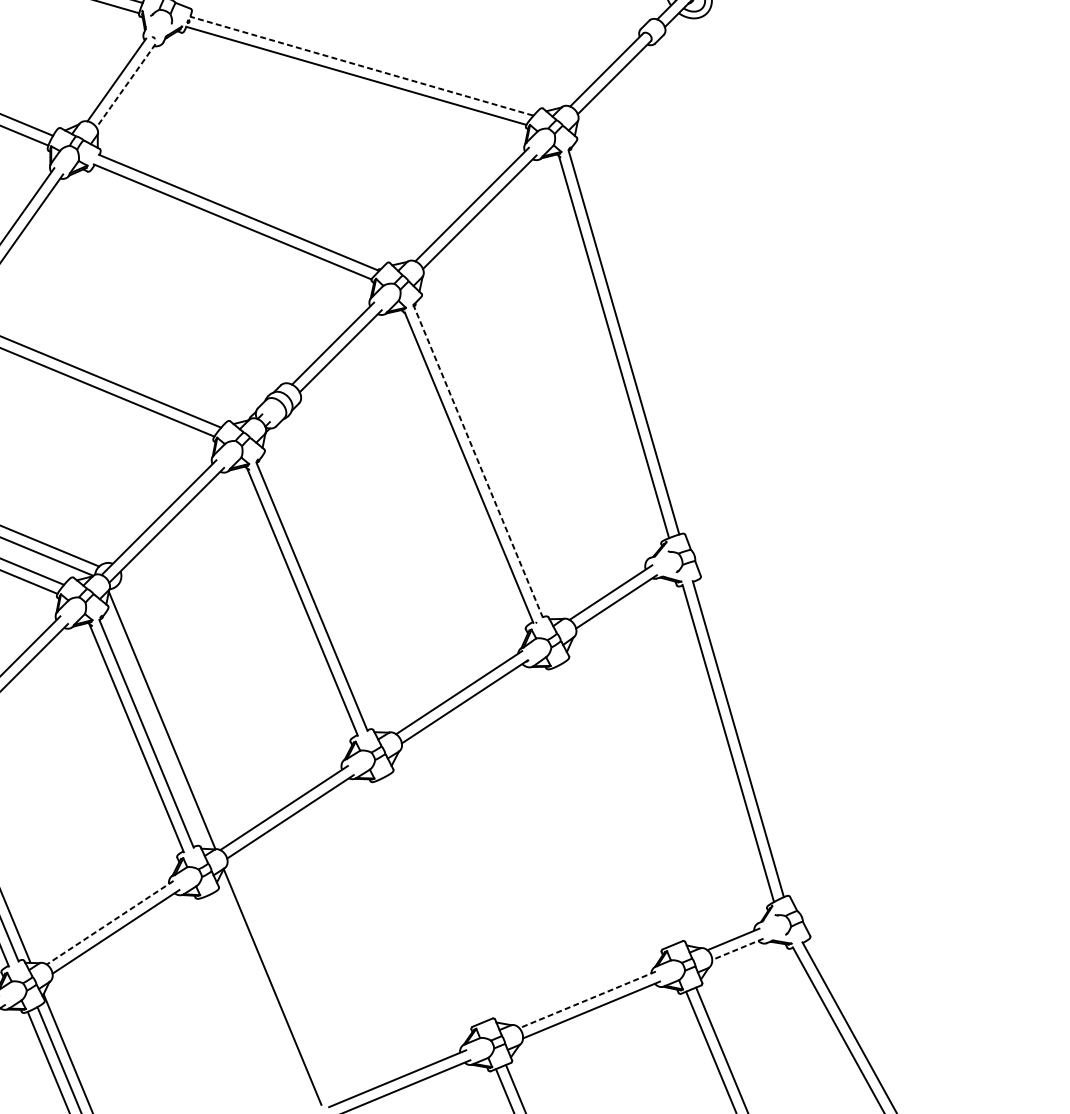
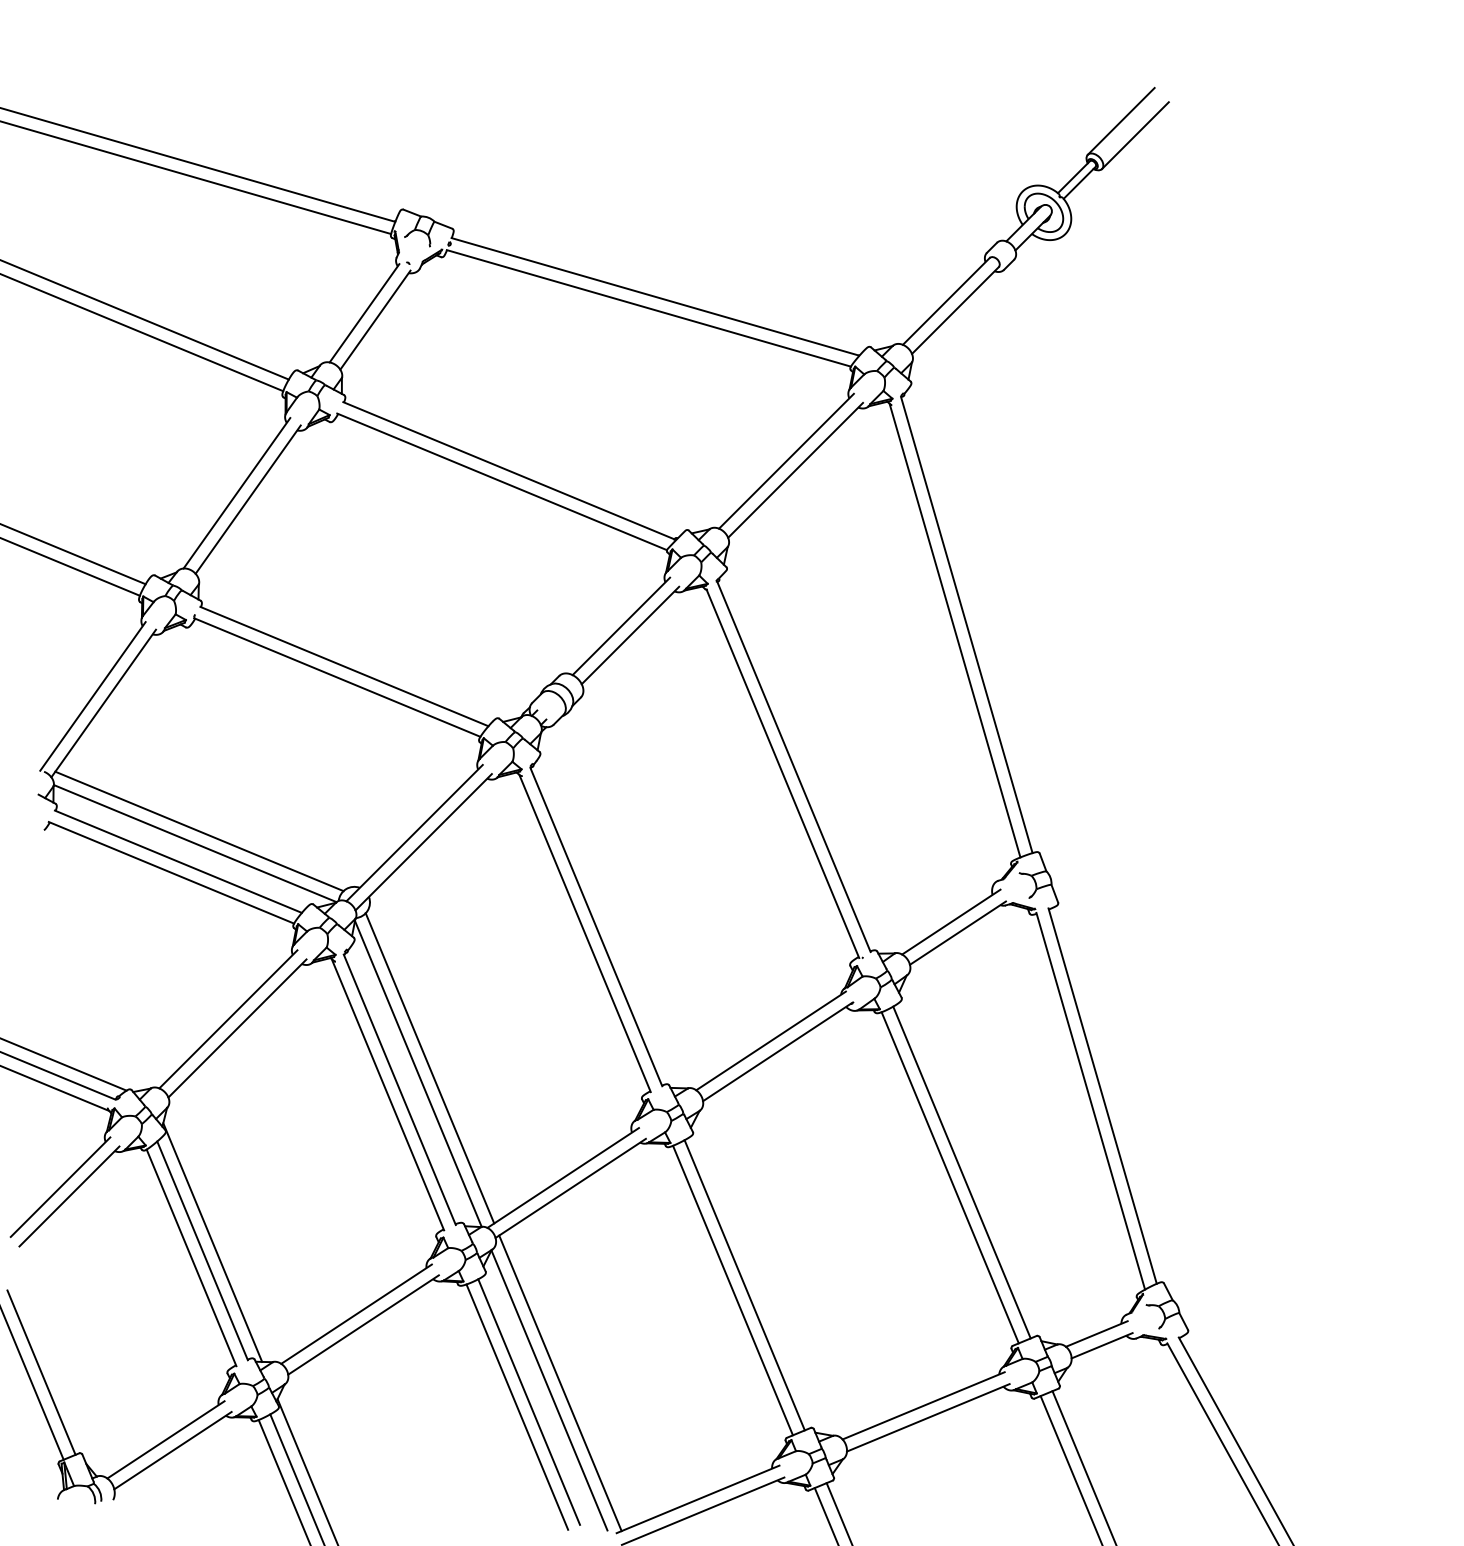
line: (361, 65) -> (655, 296), dashed -> solid
line: (126, 86) -> (375, 320), dashed -> solid
line: (478, 461) -> (793, 766), dashed -> solid
line: (171, 715) -> (429, 1068), added
line: (619, 803) -> (961, 1172), added
line: (609, 807) -> (949, 1177), added
line: (436, 898) -> (744, 1285), added
line: (426, 902) -> (732, 1290), added
line: (110, 923) -> (356, 1314), dashed -> solid
line: (737, 949) -> (1101, 1345), dashed -> solid
line: (281, 981) -> (560, 1383), added
line: (255, 996) -> (529, 1401), added
line: (587, 999) -> (923, 1405), dashed -> solid
line: (245, 1000) -> (517, 1406), added

